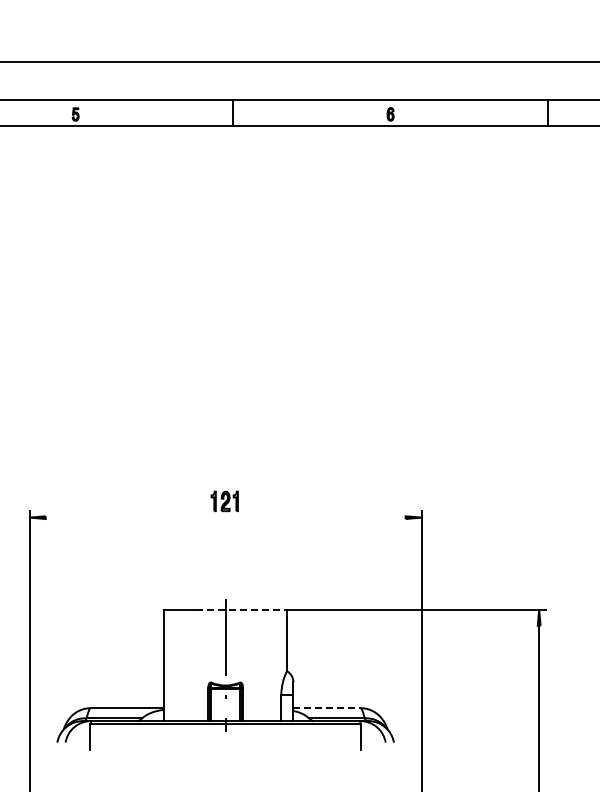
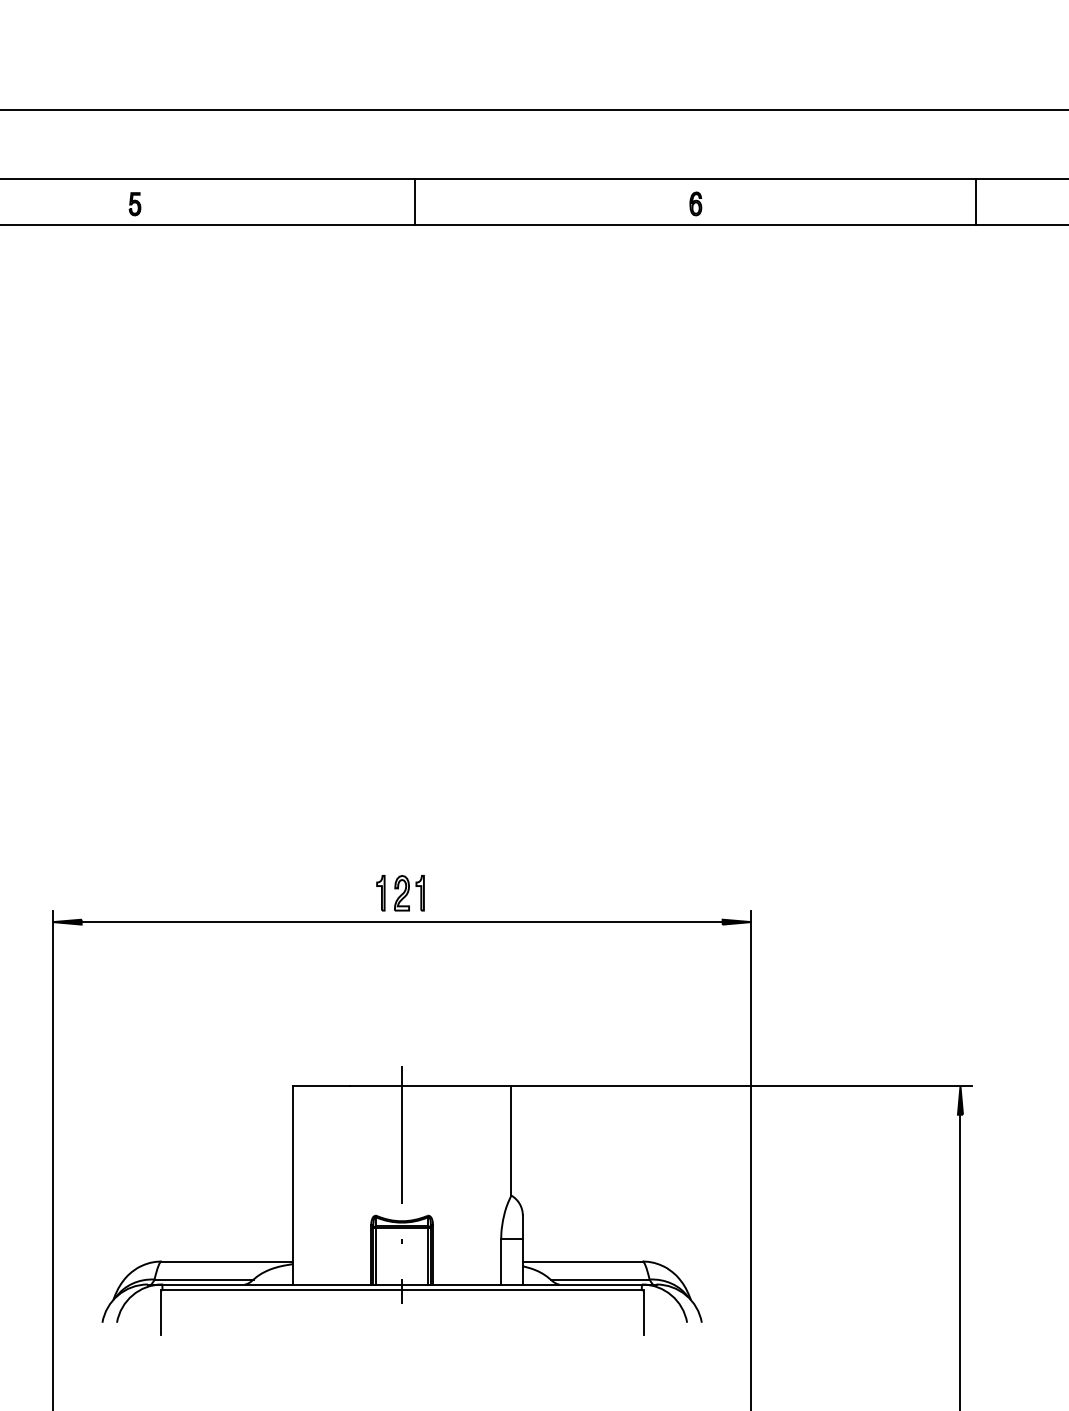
line: (225, 517) -> (401, 921), added
line: (242, 609) -> (432, 1085), dashed -> solid
line: (327, 708) -> (583, 1262), dashed -> solid

